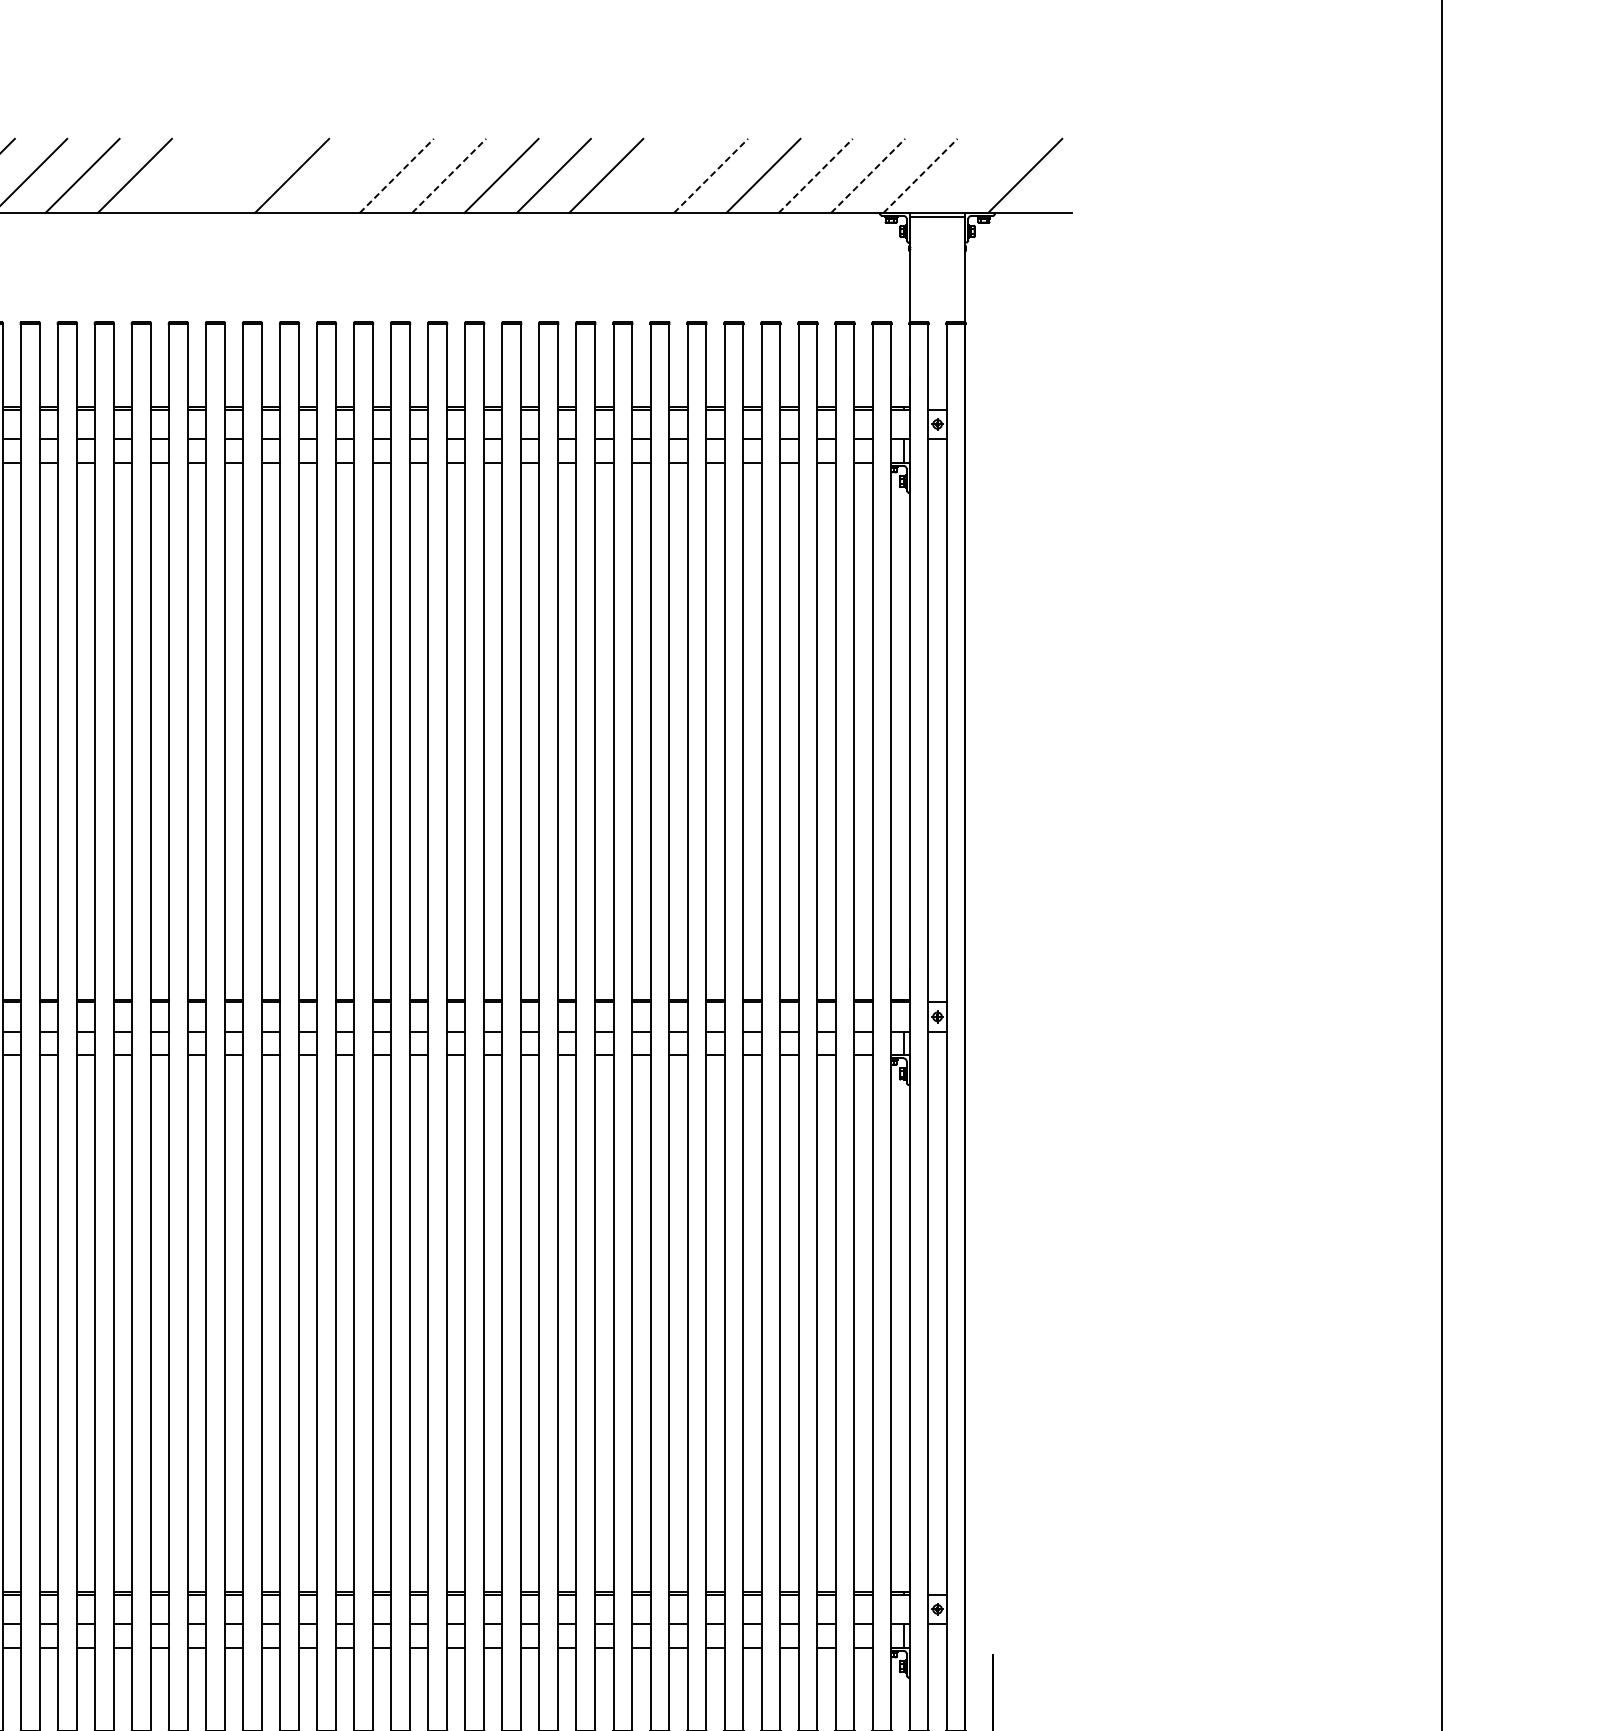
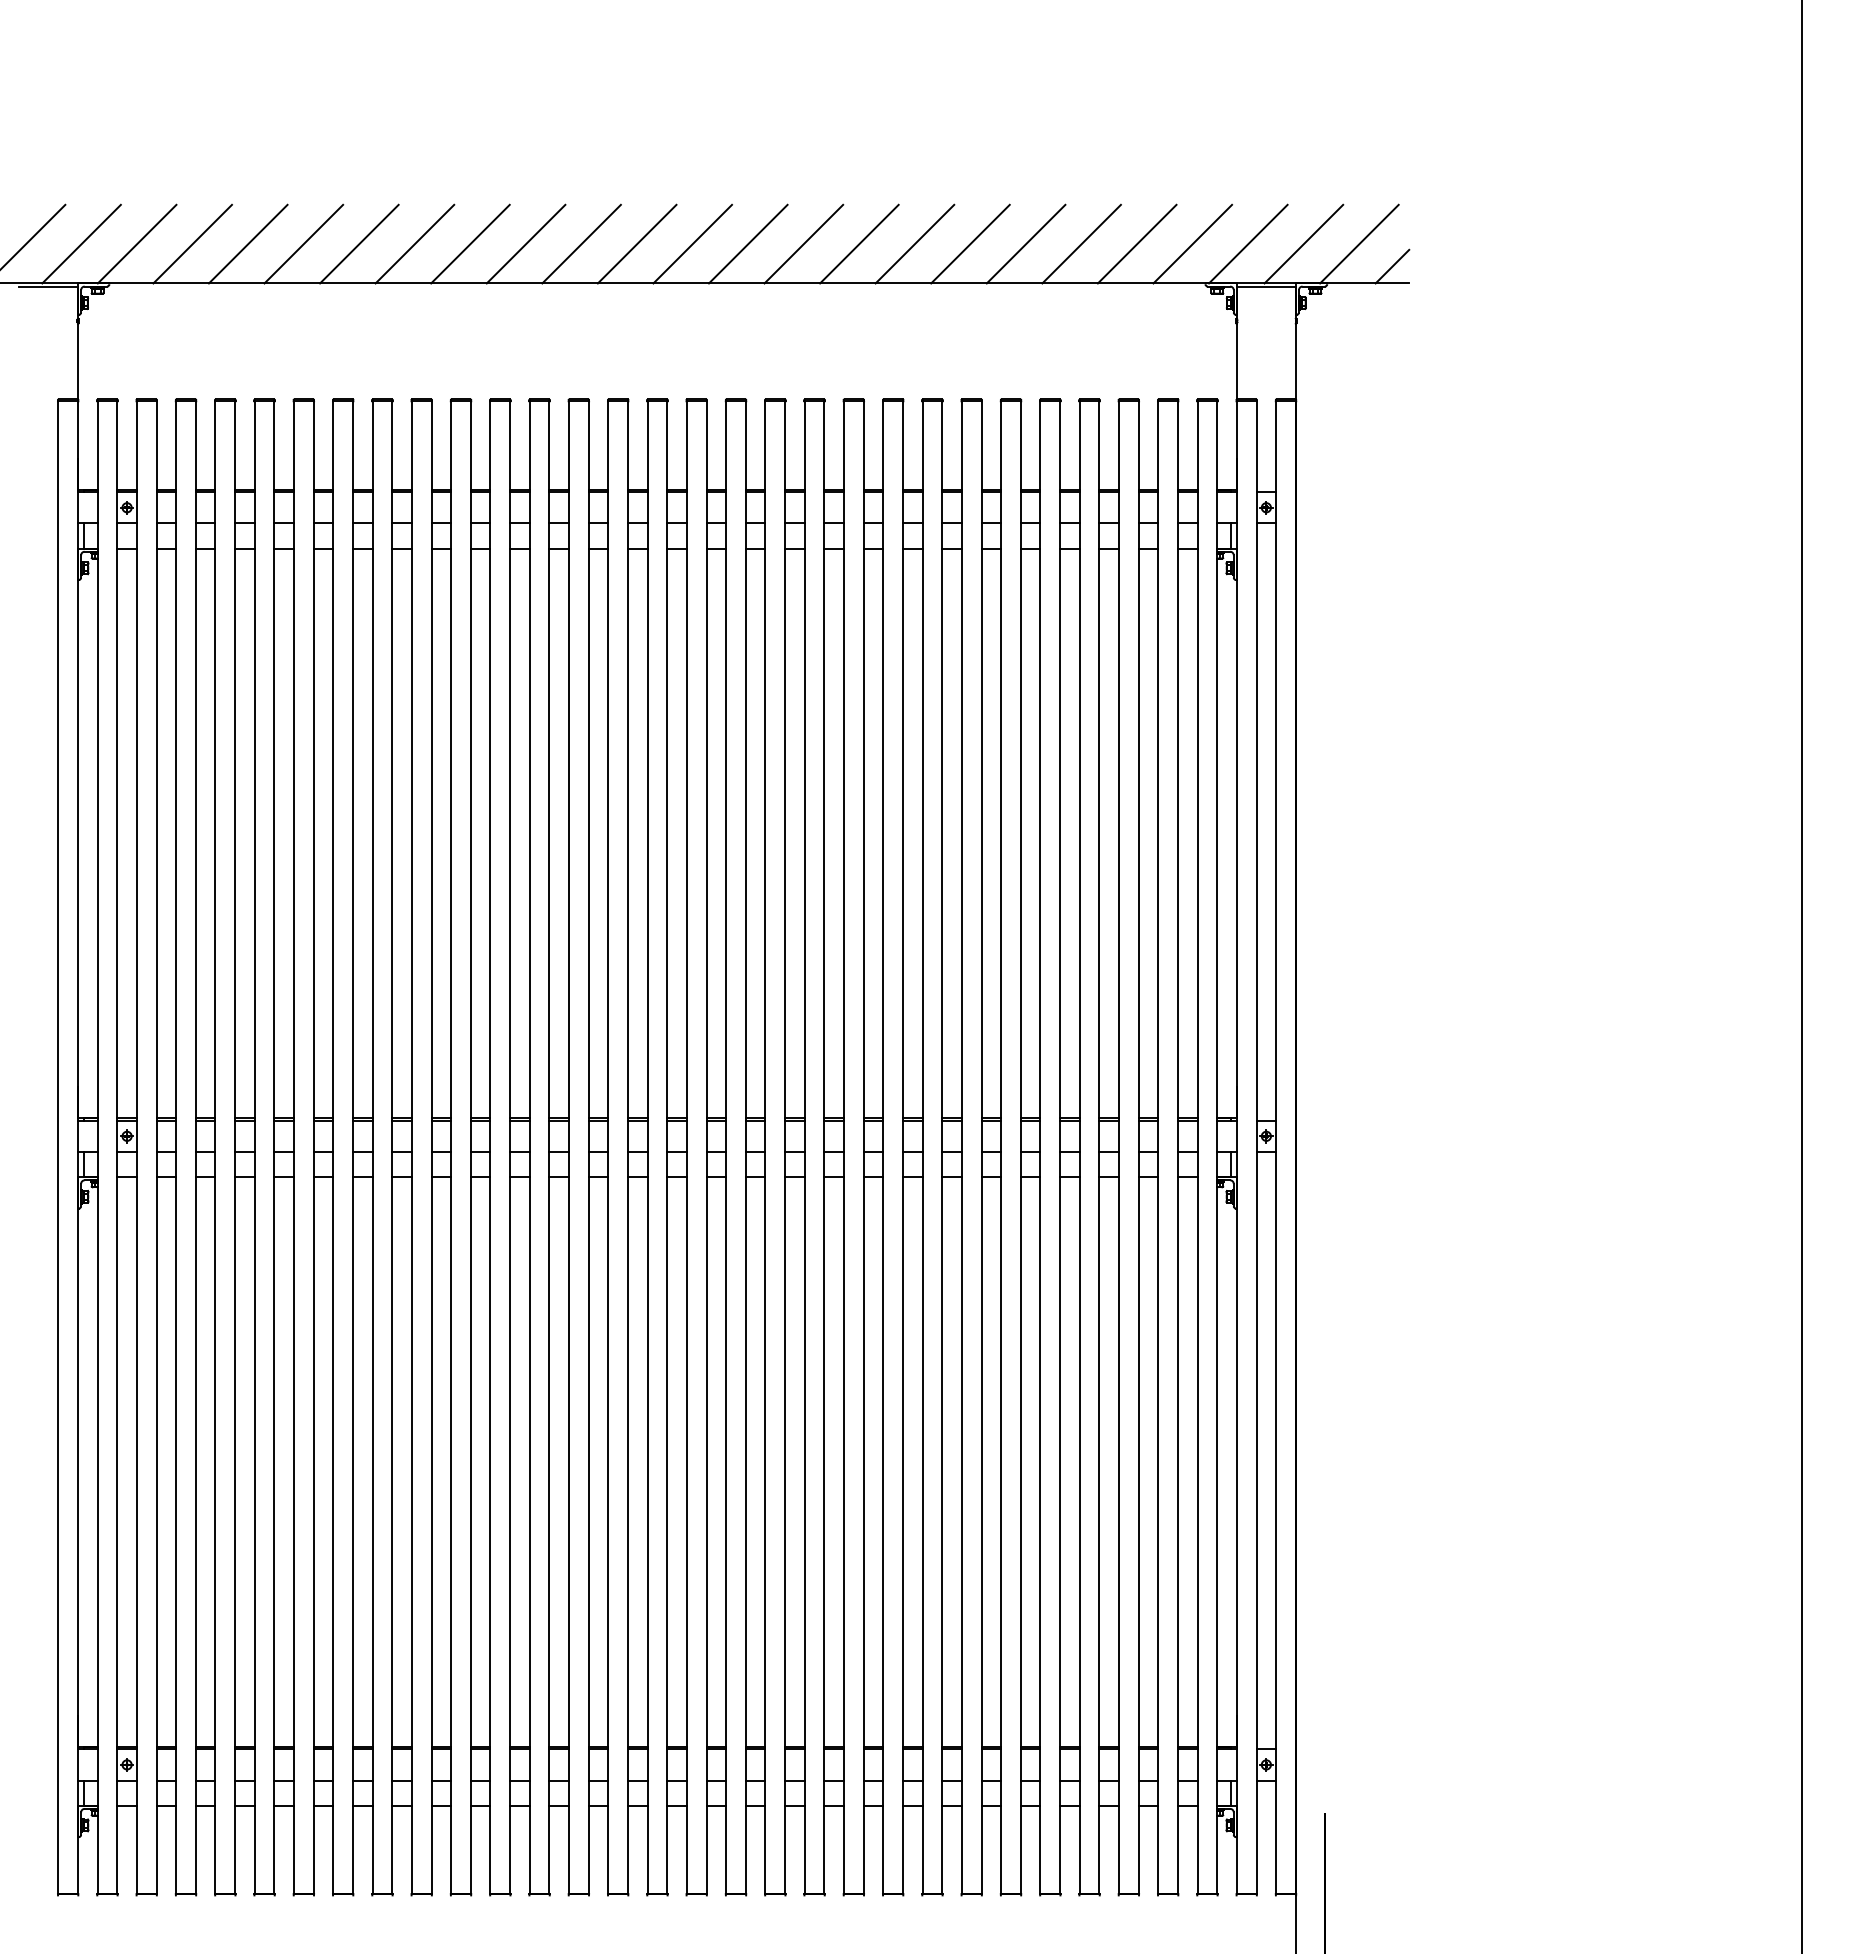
line: (187, 175) -> (470, 243), added
line: (239, 175) -> (525, 243), added
line: (343, 175) -> (636, 243), added
line: (658, 175) -> (970, 243), added
line: (972, 175) -> (1303, 243), added
line: (396, 176) -> (692, 244), dashed -> solid
line: (449, 176) -> (748, 244), dashed -> solid
line: (711, 176) -> (1026, 244), dashed -> solid
line: (816, 176) -> (1137, 244), dashed -> solid
line: (867, 176) -> (1192, 244), dashed -> solid
line: (920, 176) -> (1248, 244), dashed -> solid
line: (1056, 196) -> (1392, 266), added

